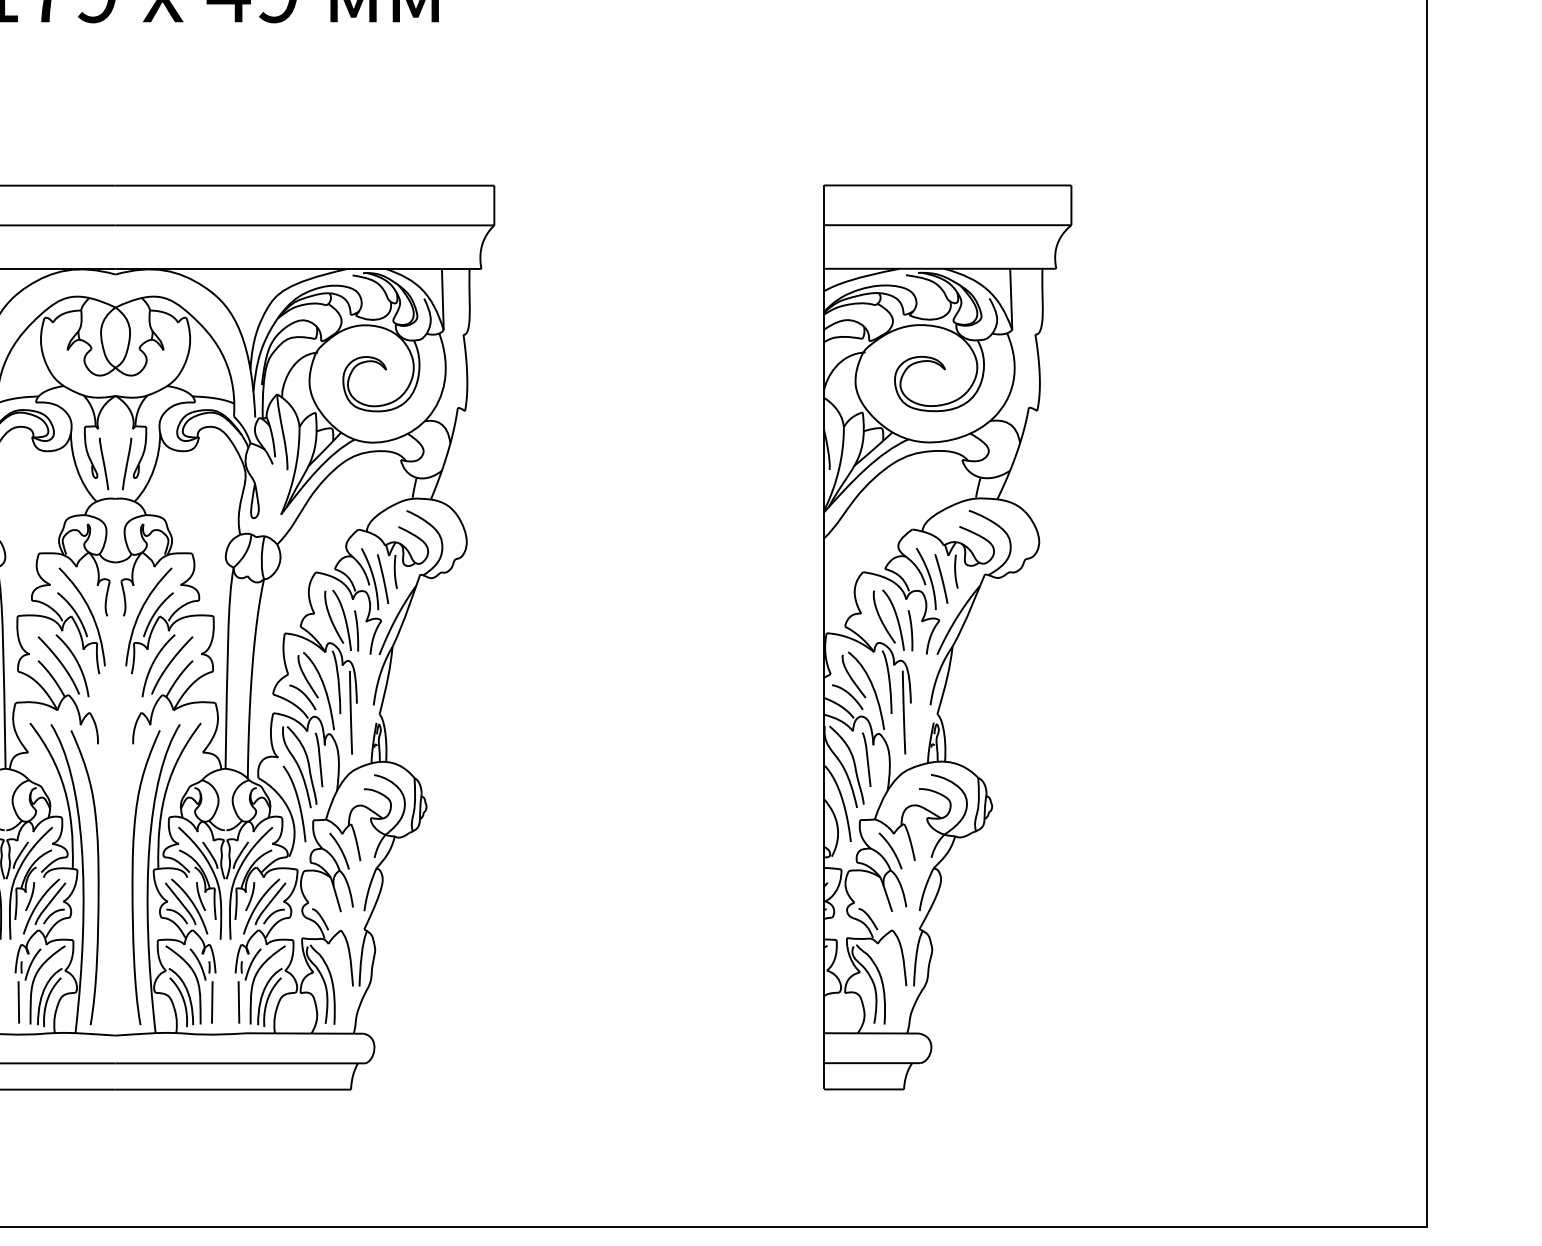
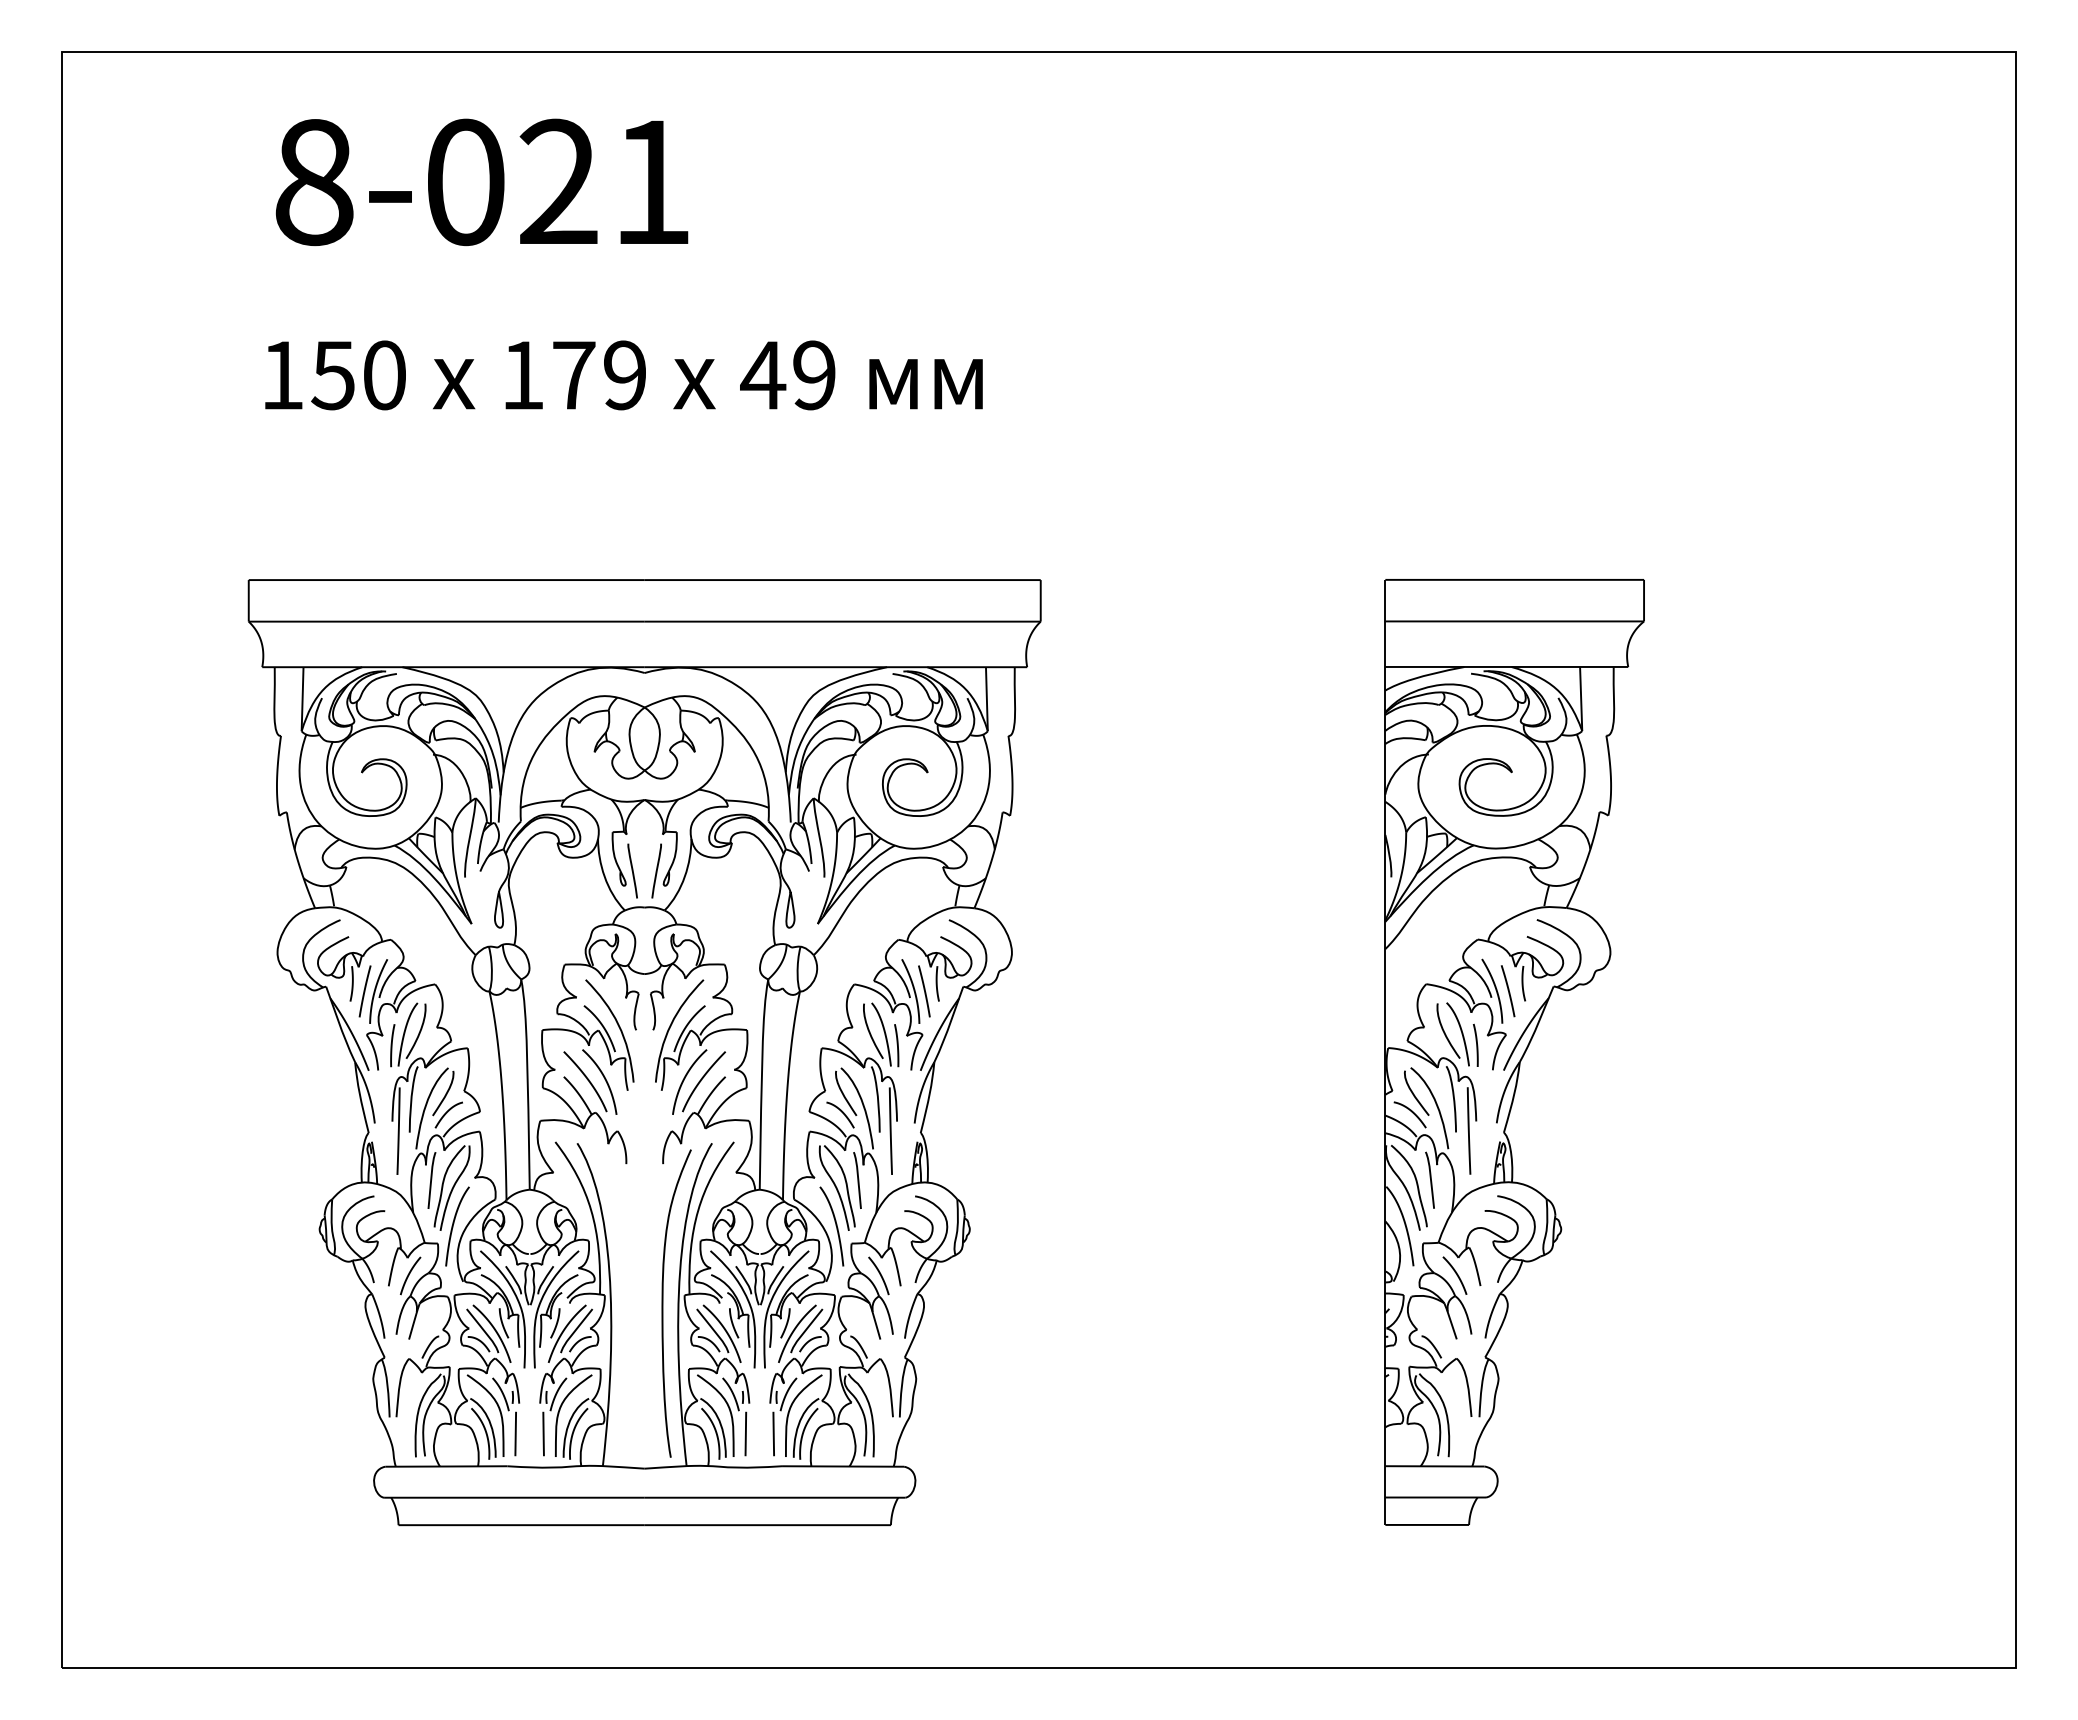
curve: (98, 877) -> (626, 1303), removed

